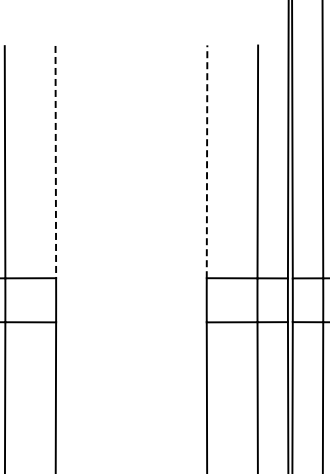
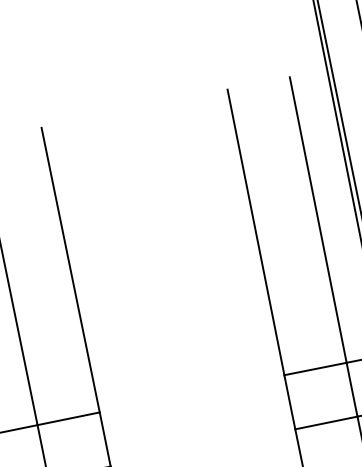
line: (207, 161) -> (256, 231), dashed -> solid
line: (55, 162) -> (70, 270), dashed -> solid

